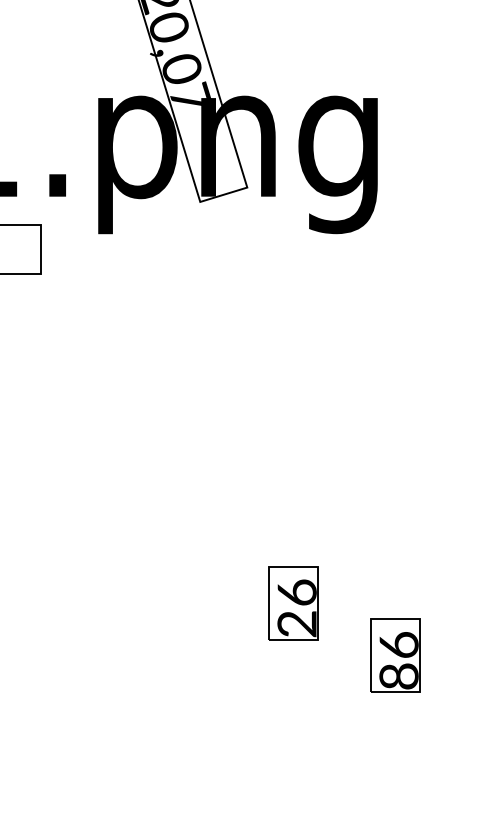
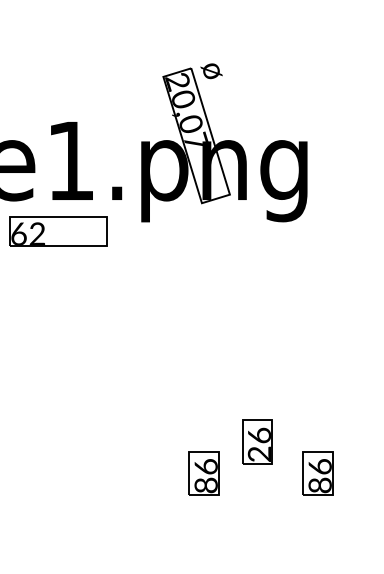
part: (202, 656) -> (203, 473), added

